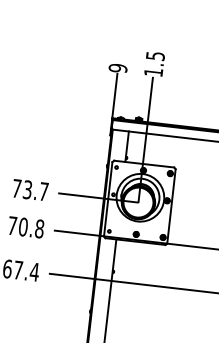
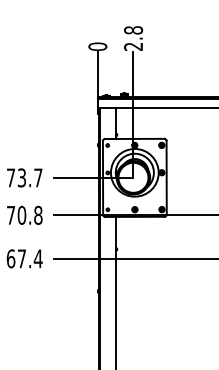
text: (154, 64) -> (133, 38), 1.5 -> 2.8
text: (117, 68) -> (97, 46), 9 -> 0

